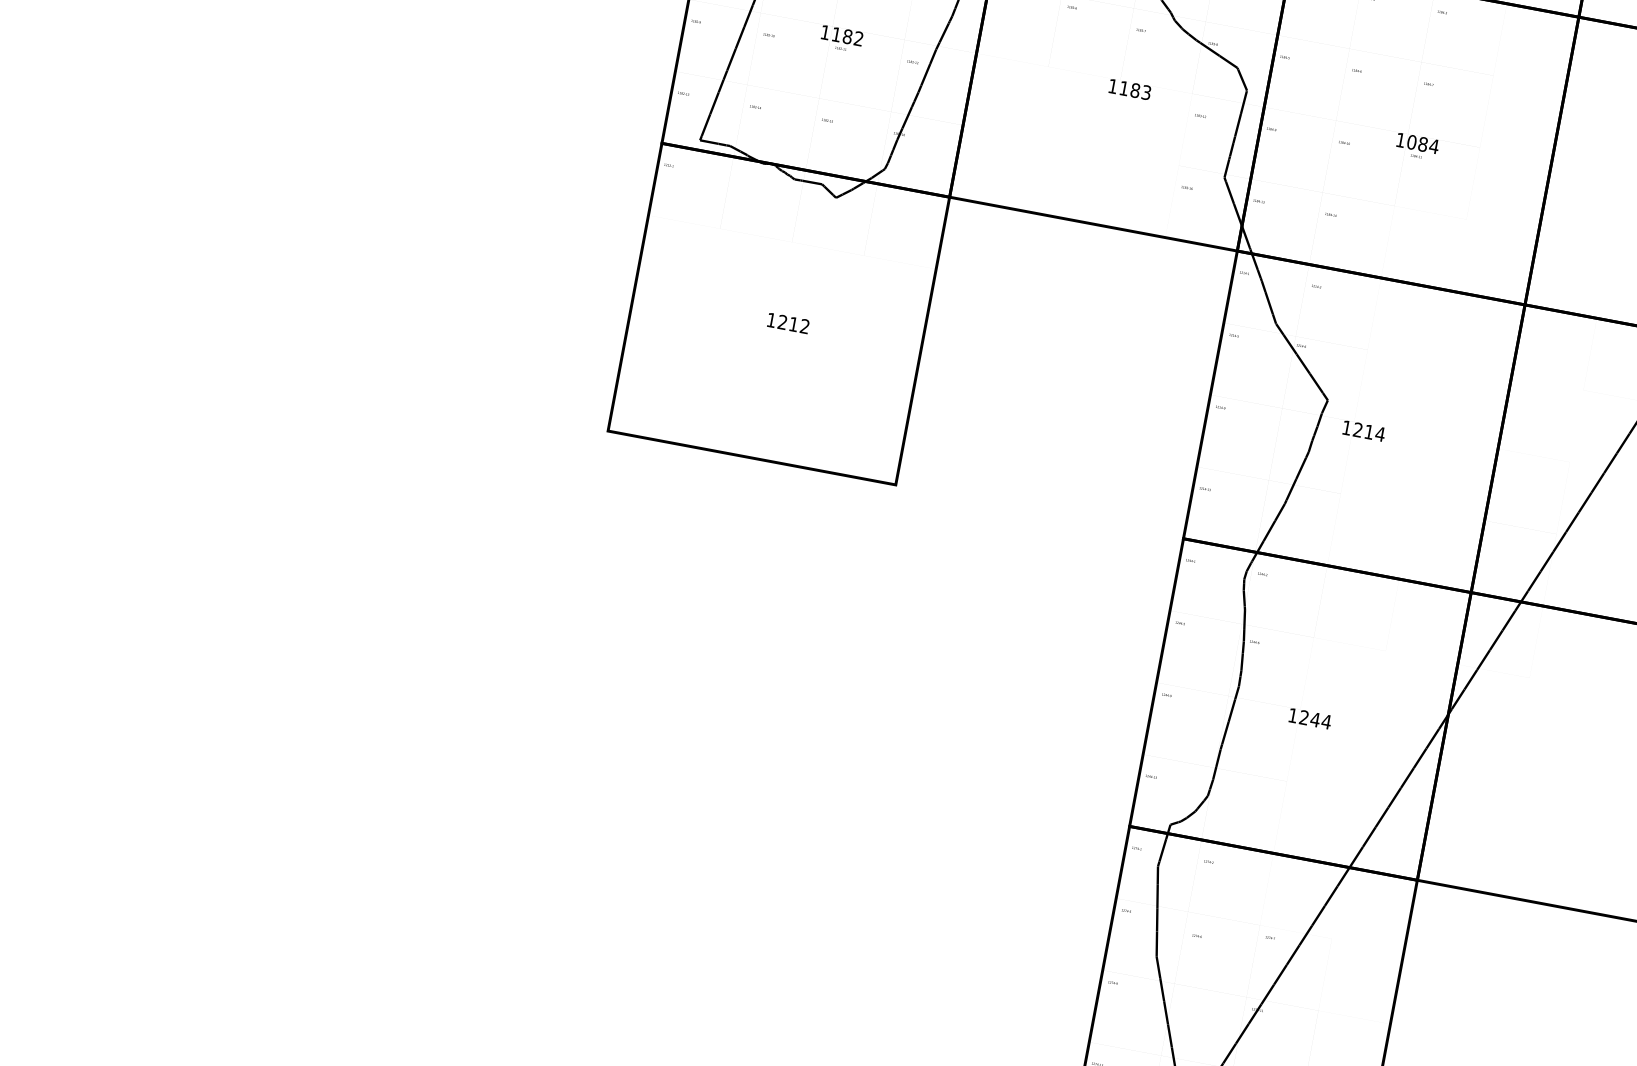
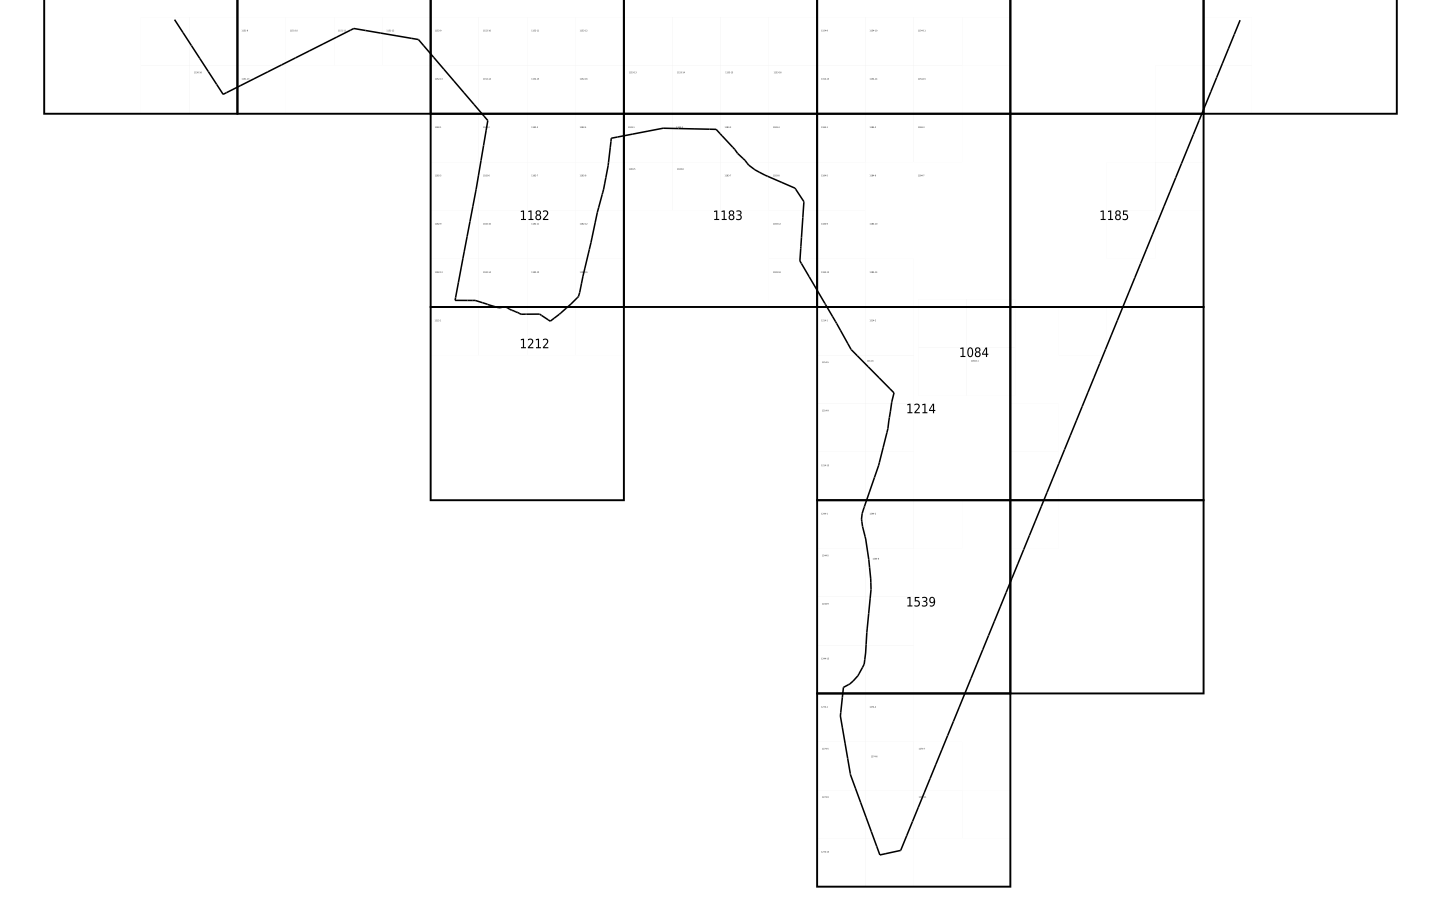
text: (1417, 146) -> (974, 354), moved
text: (788, 323) -> (534, 343), moved
text: (1315, 719) -> (924, 601), 1244 -> 1539

